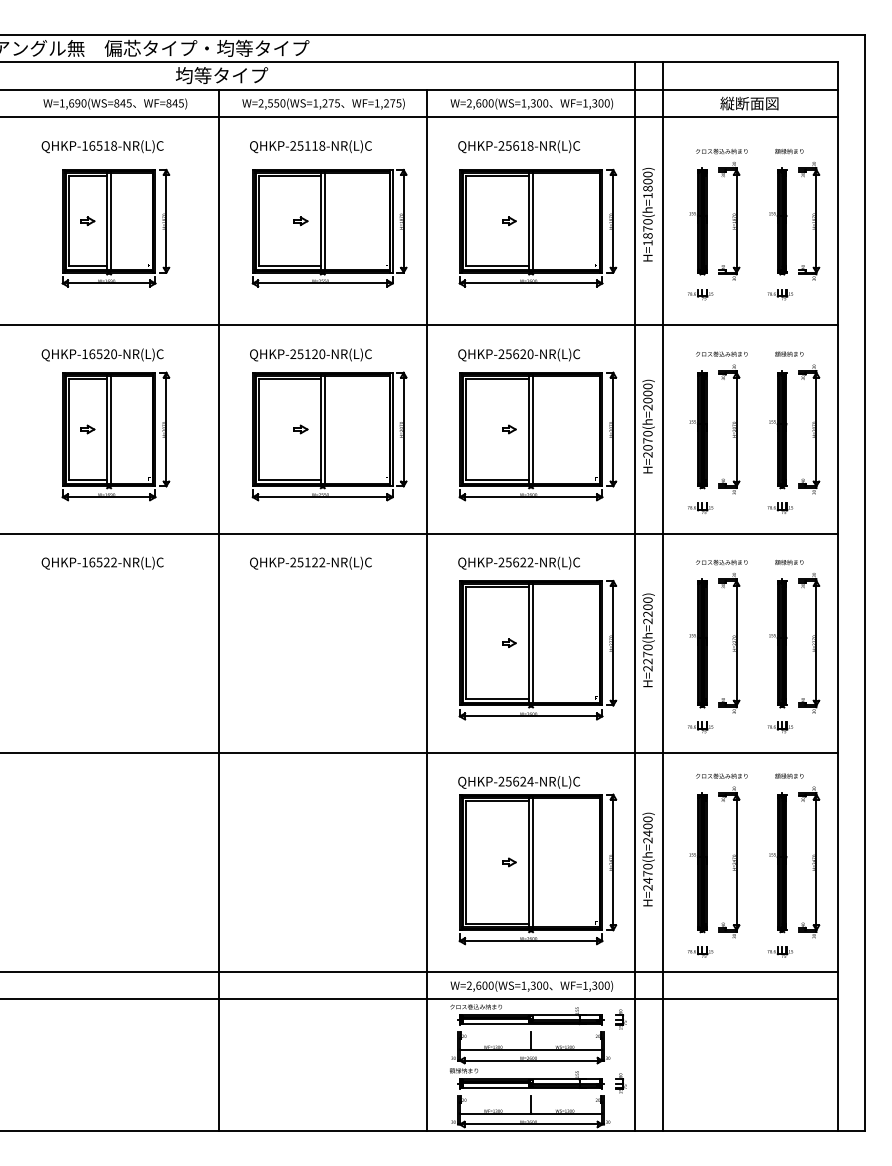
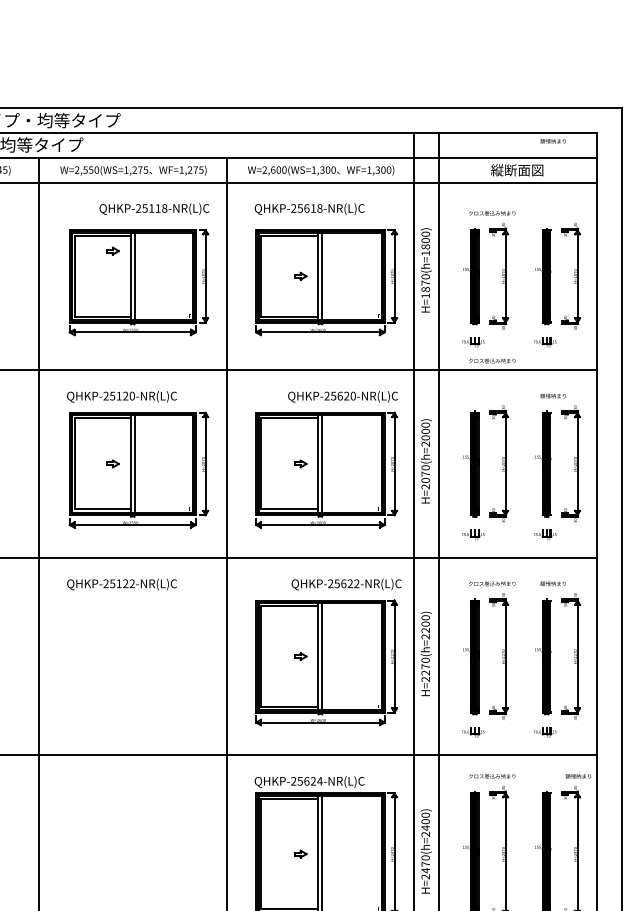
text: (310, 146) -> (154, 208), moved
text: (789, 151) -> (553, 141), moved
part: (300, 221) -> (112, 251), moved
text: (721, 353) -> (491, 360), moved
text: (519, 354) -> (343, 396), moved
text: (518, 562) -> (346, 583), moved
text: (789, 775) -> (578, 775), moved

